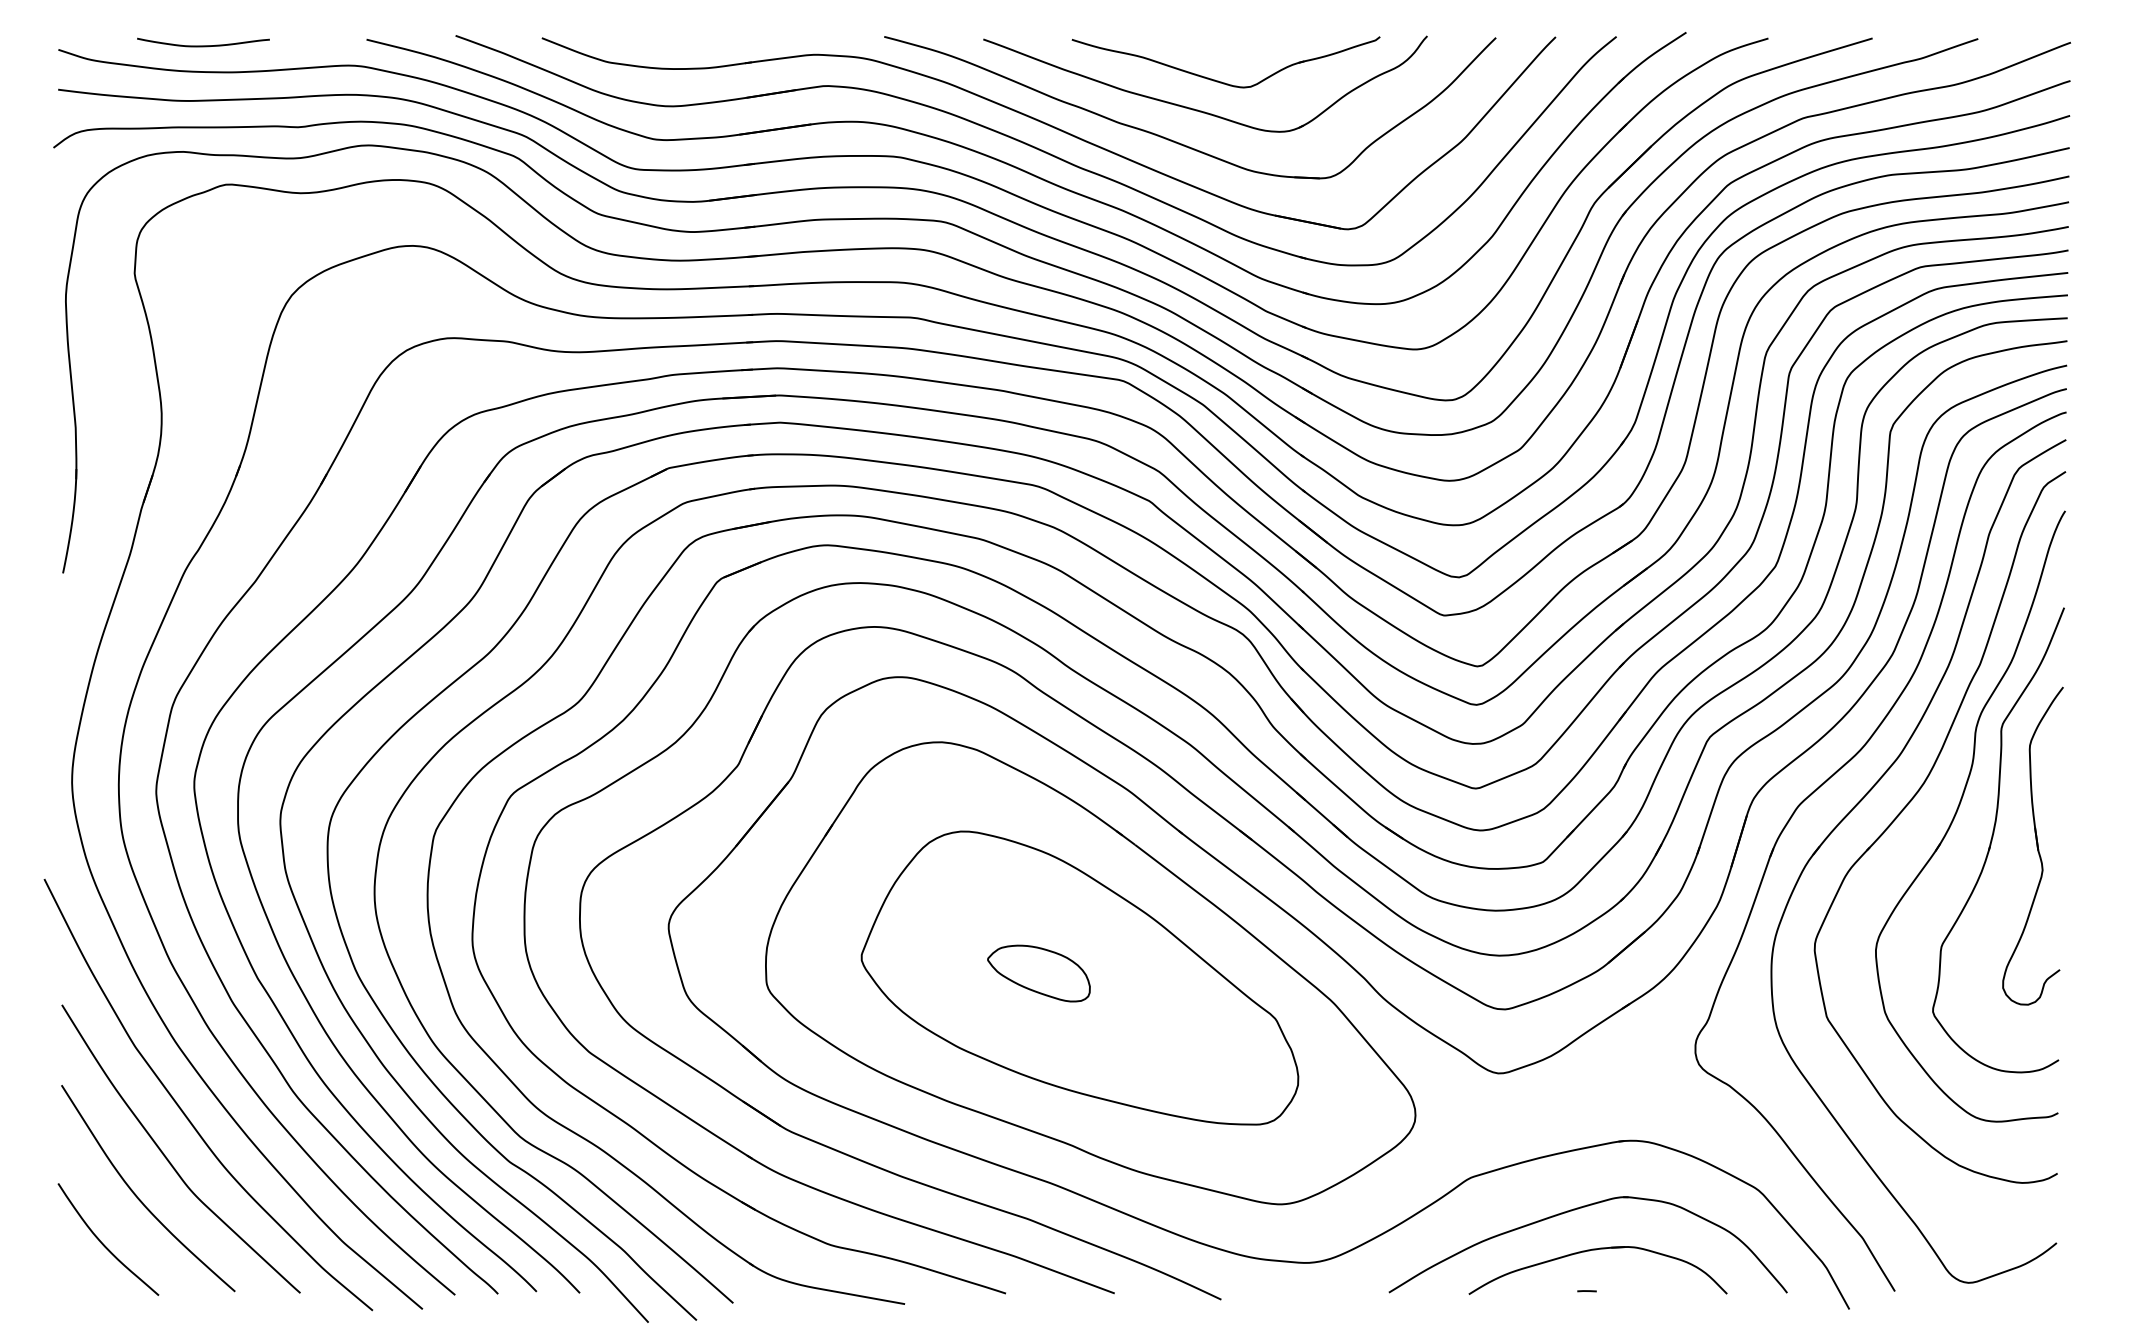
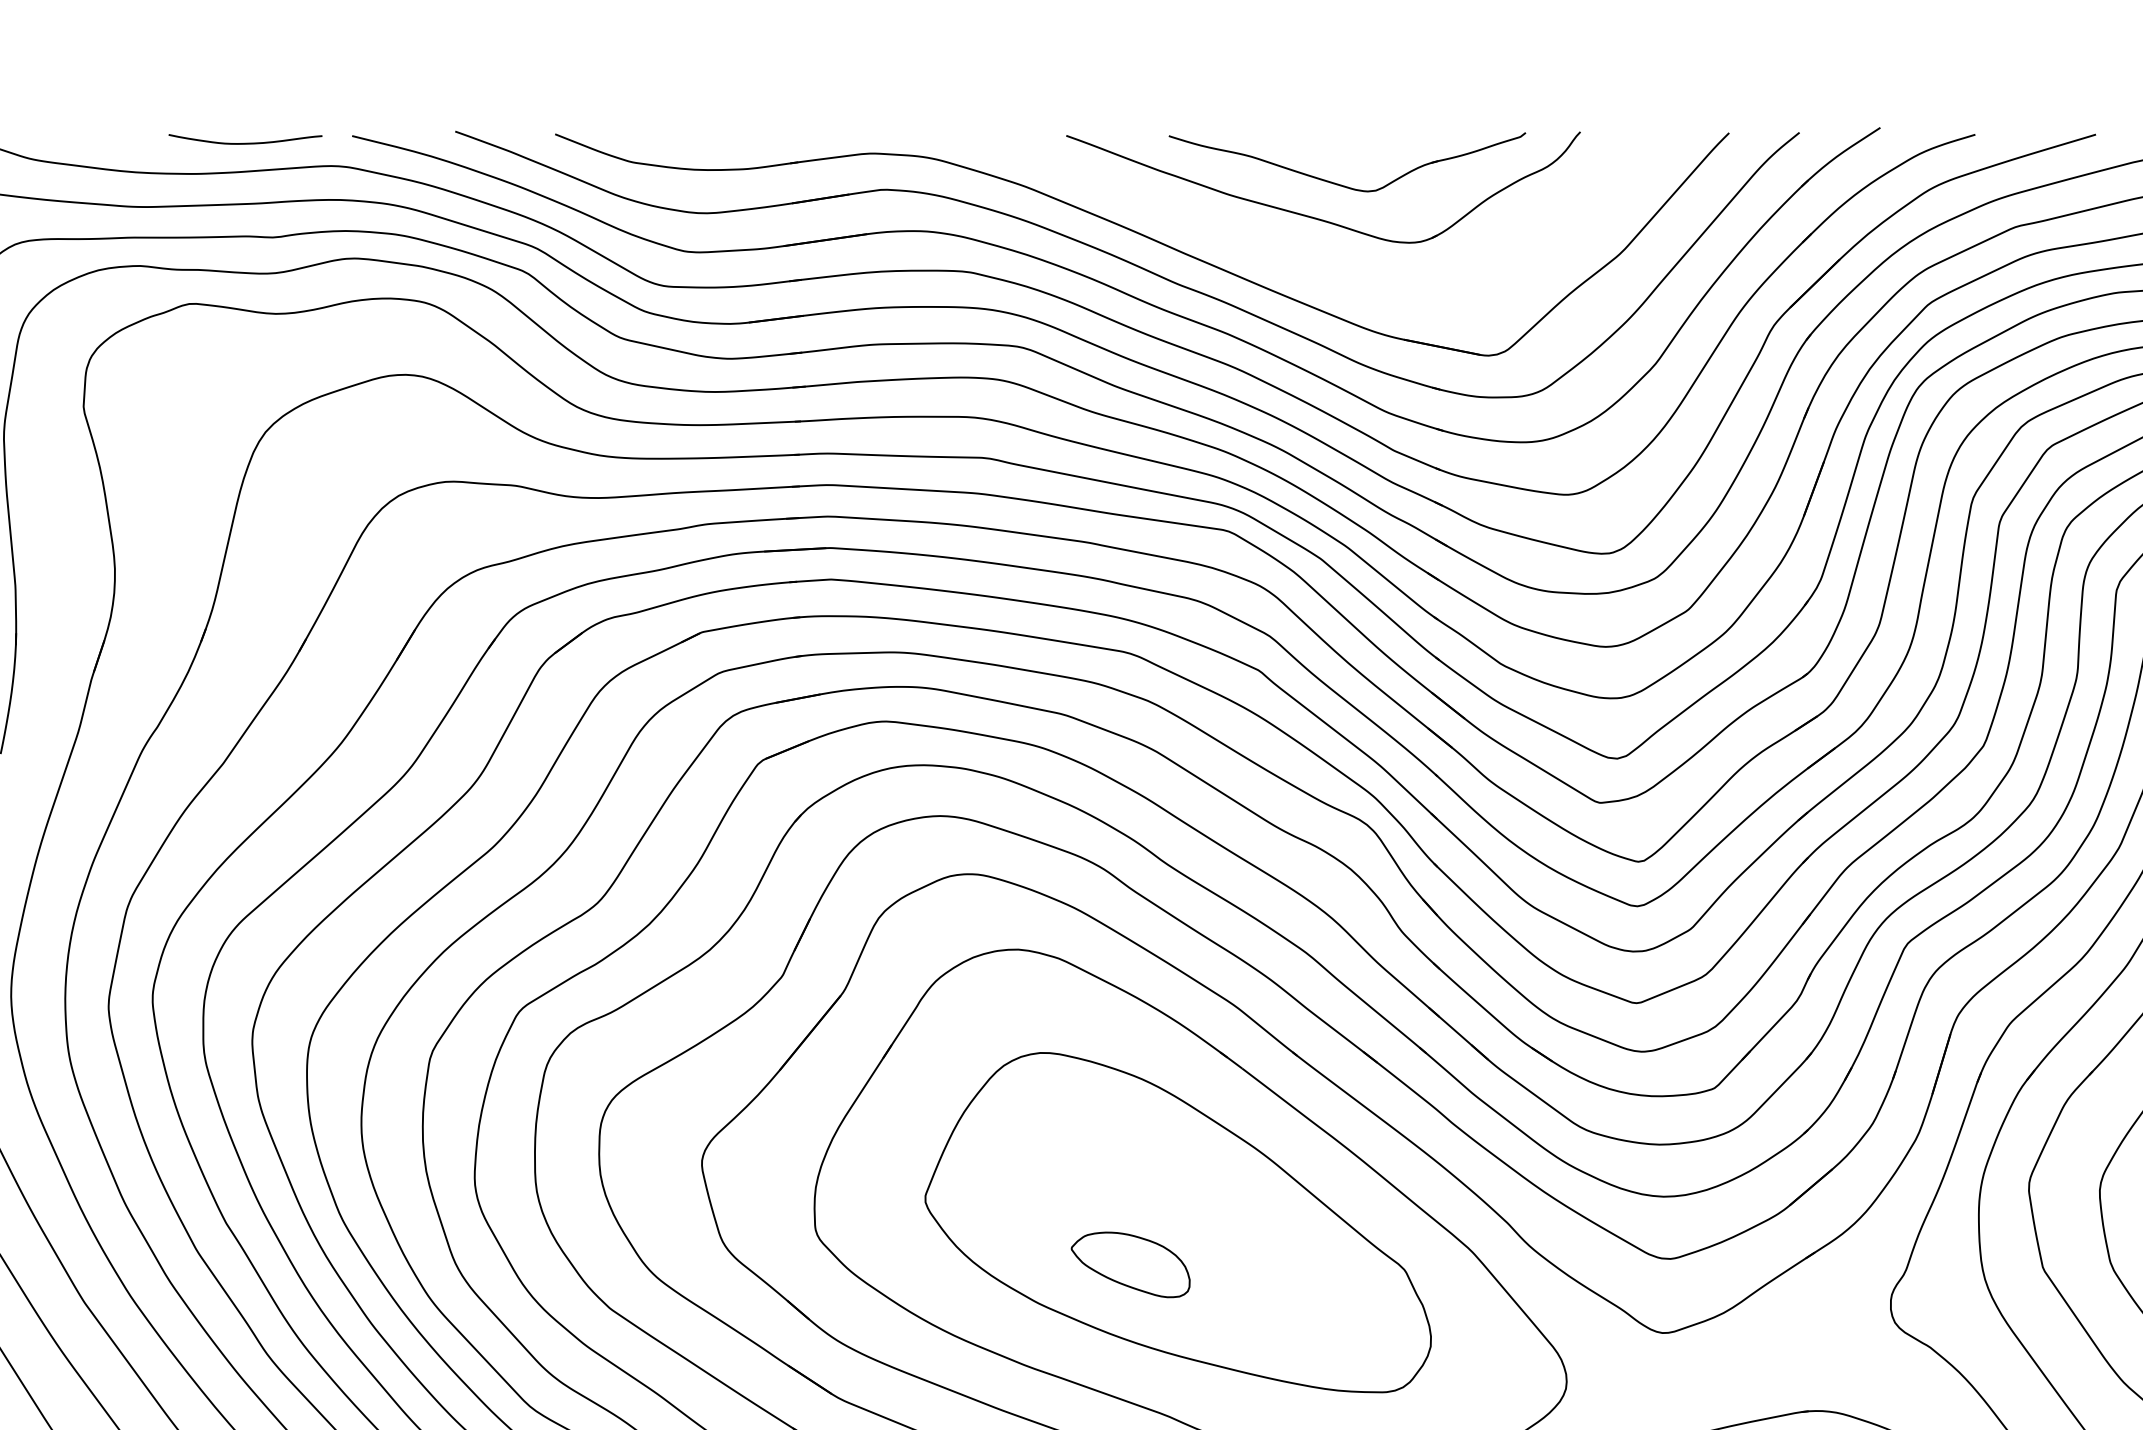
curve: (203, 45) -> (245, 142), moved
part: (1174, 140) -> (1287, 252), removed
part: (1038, 973) -> (1130, 1264), moved

